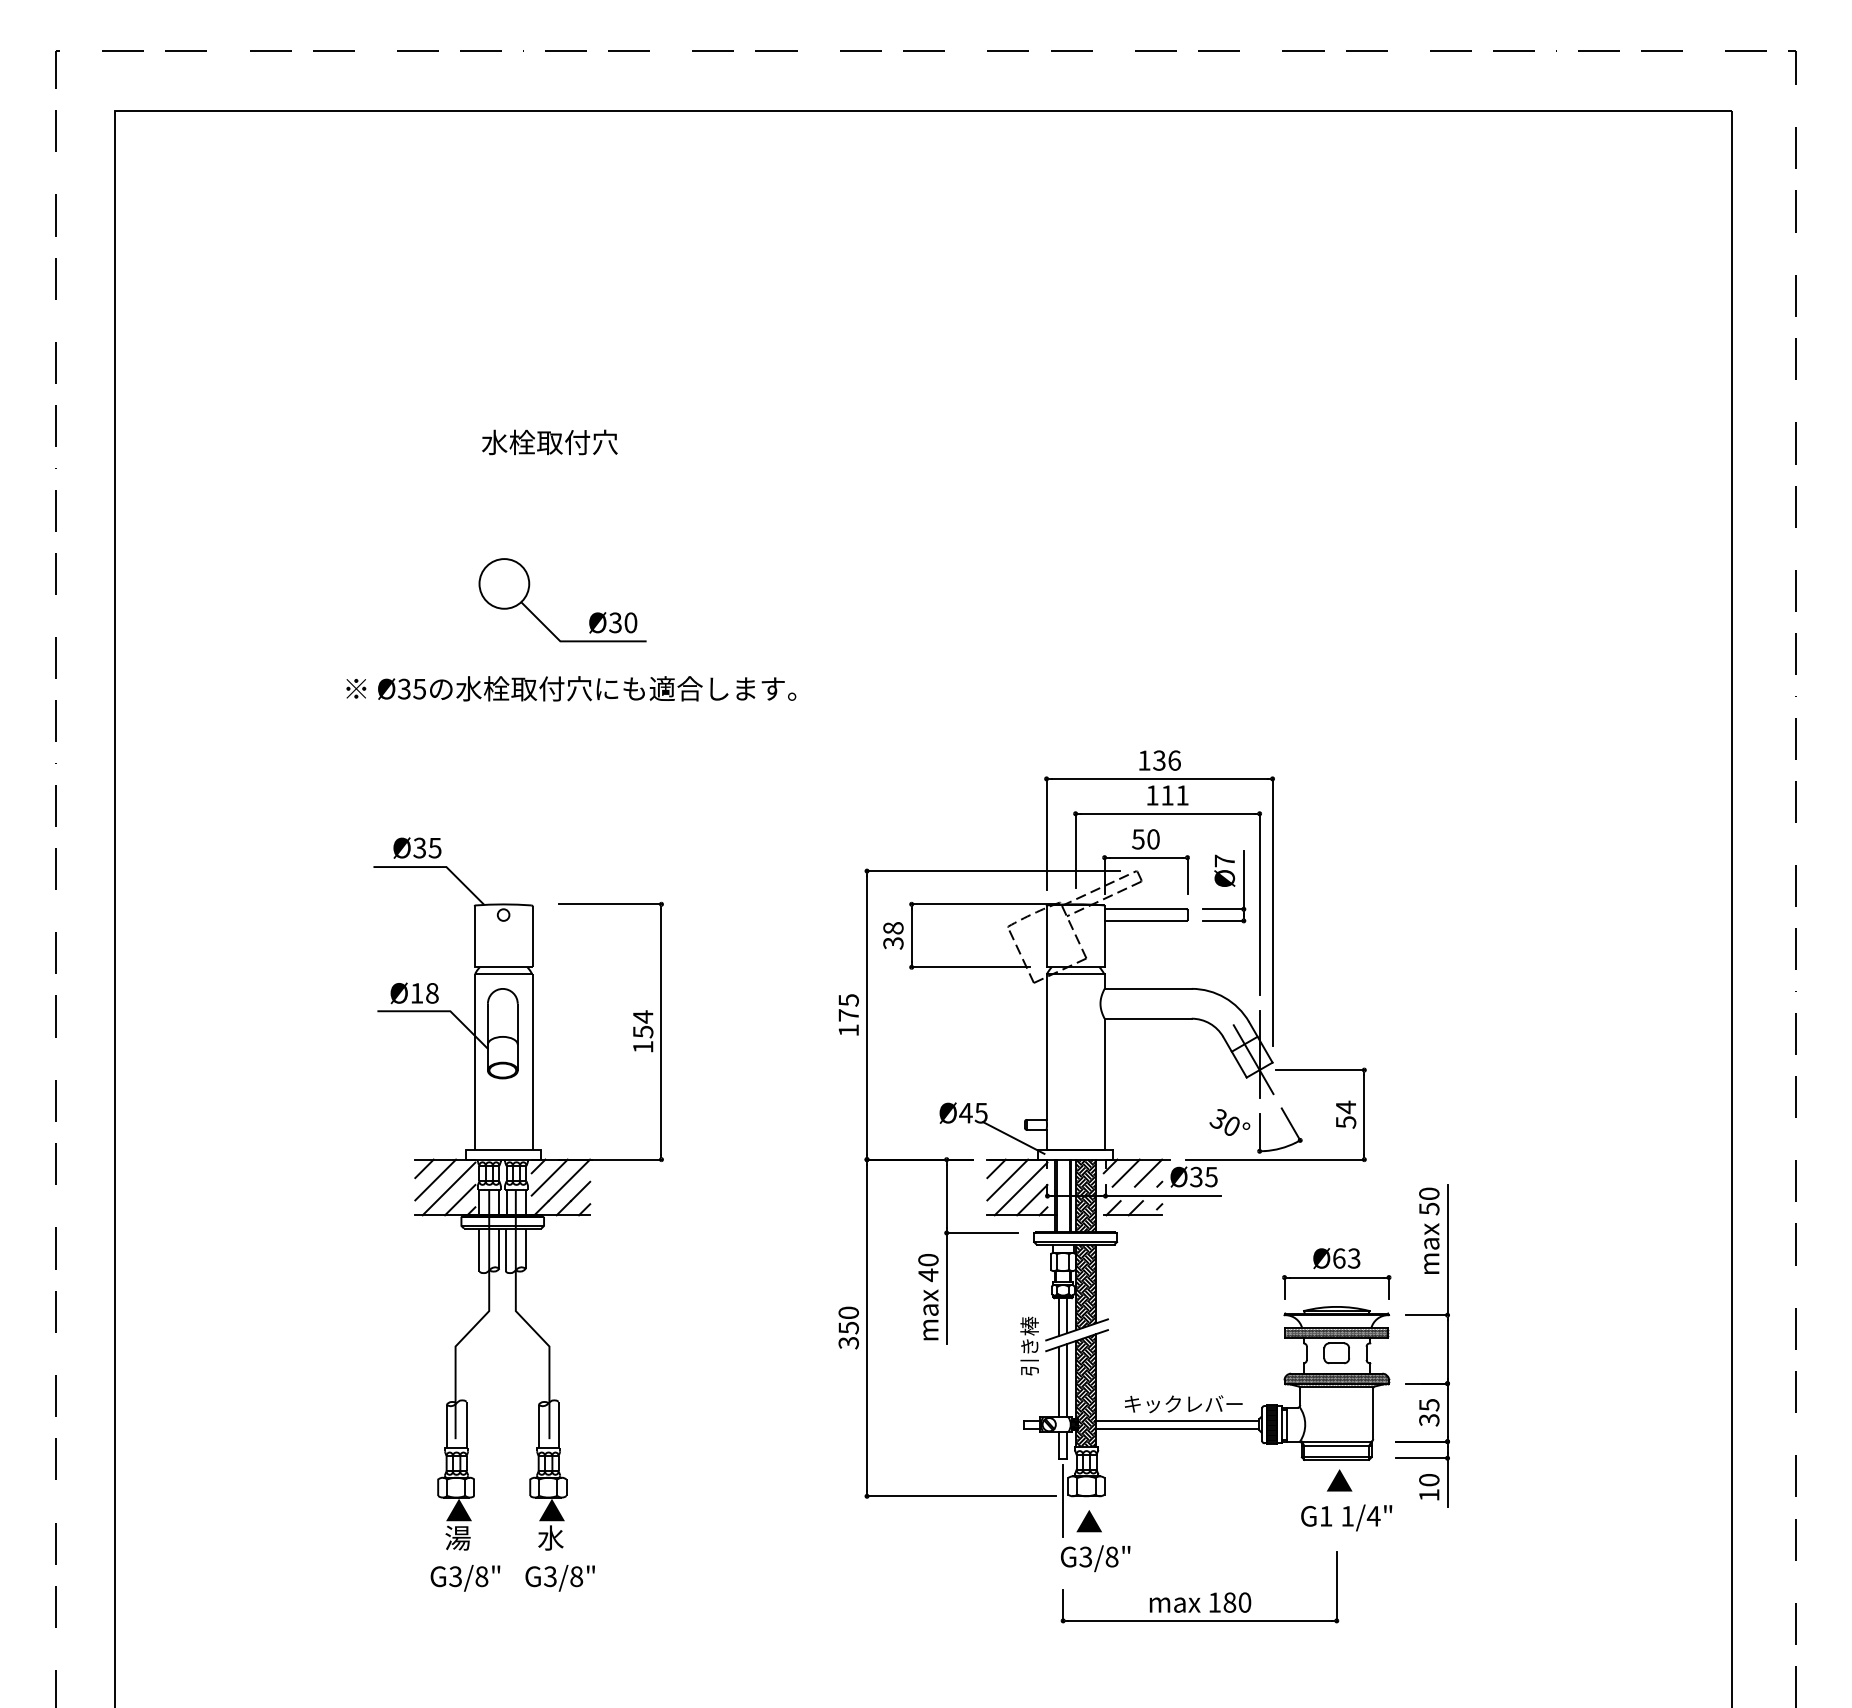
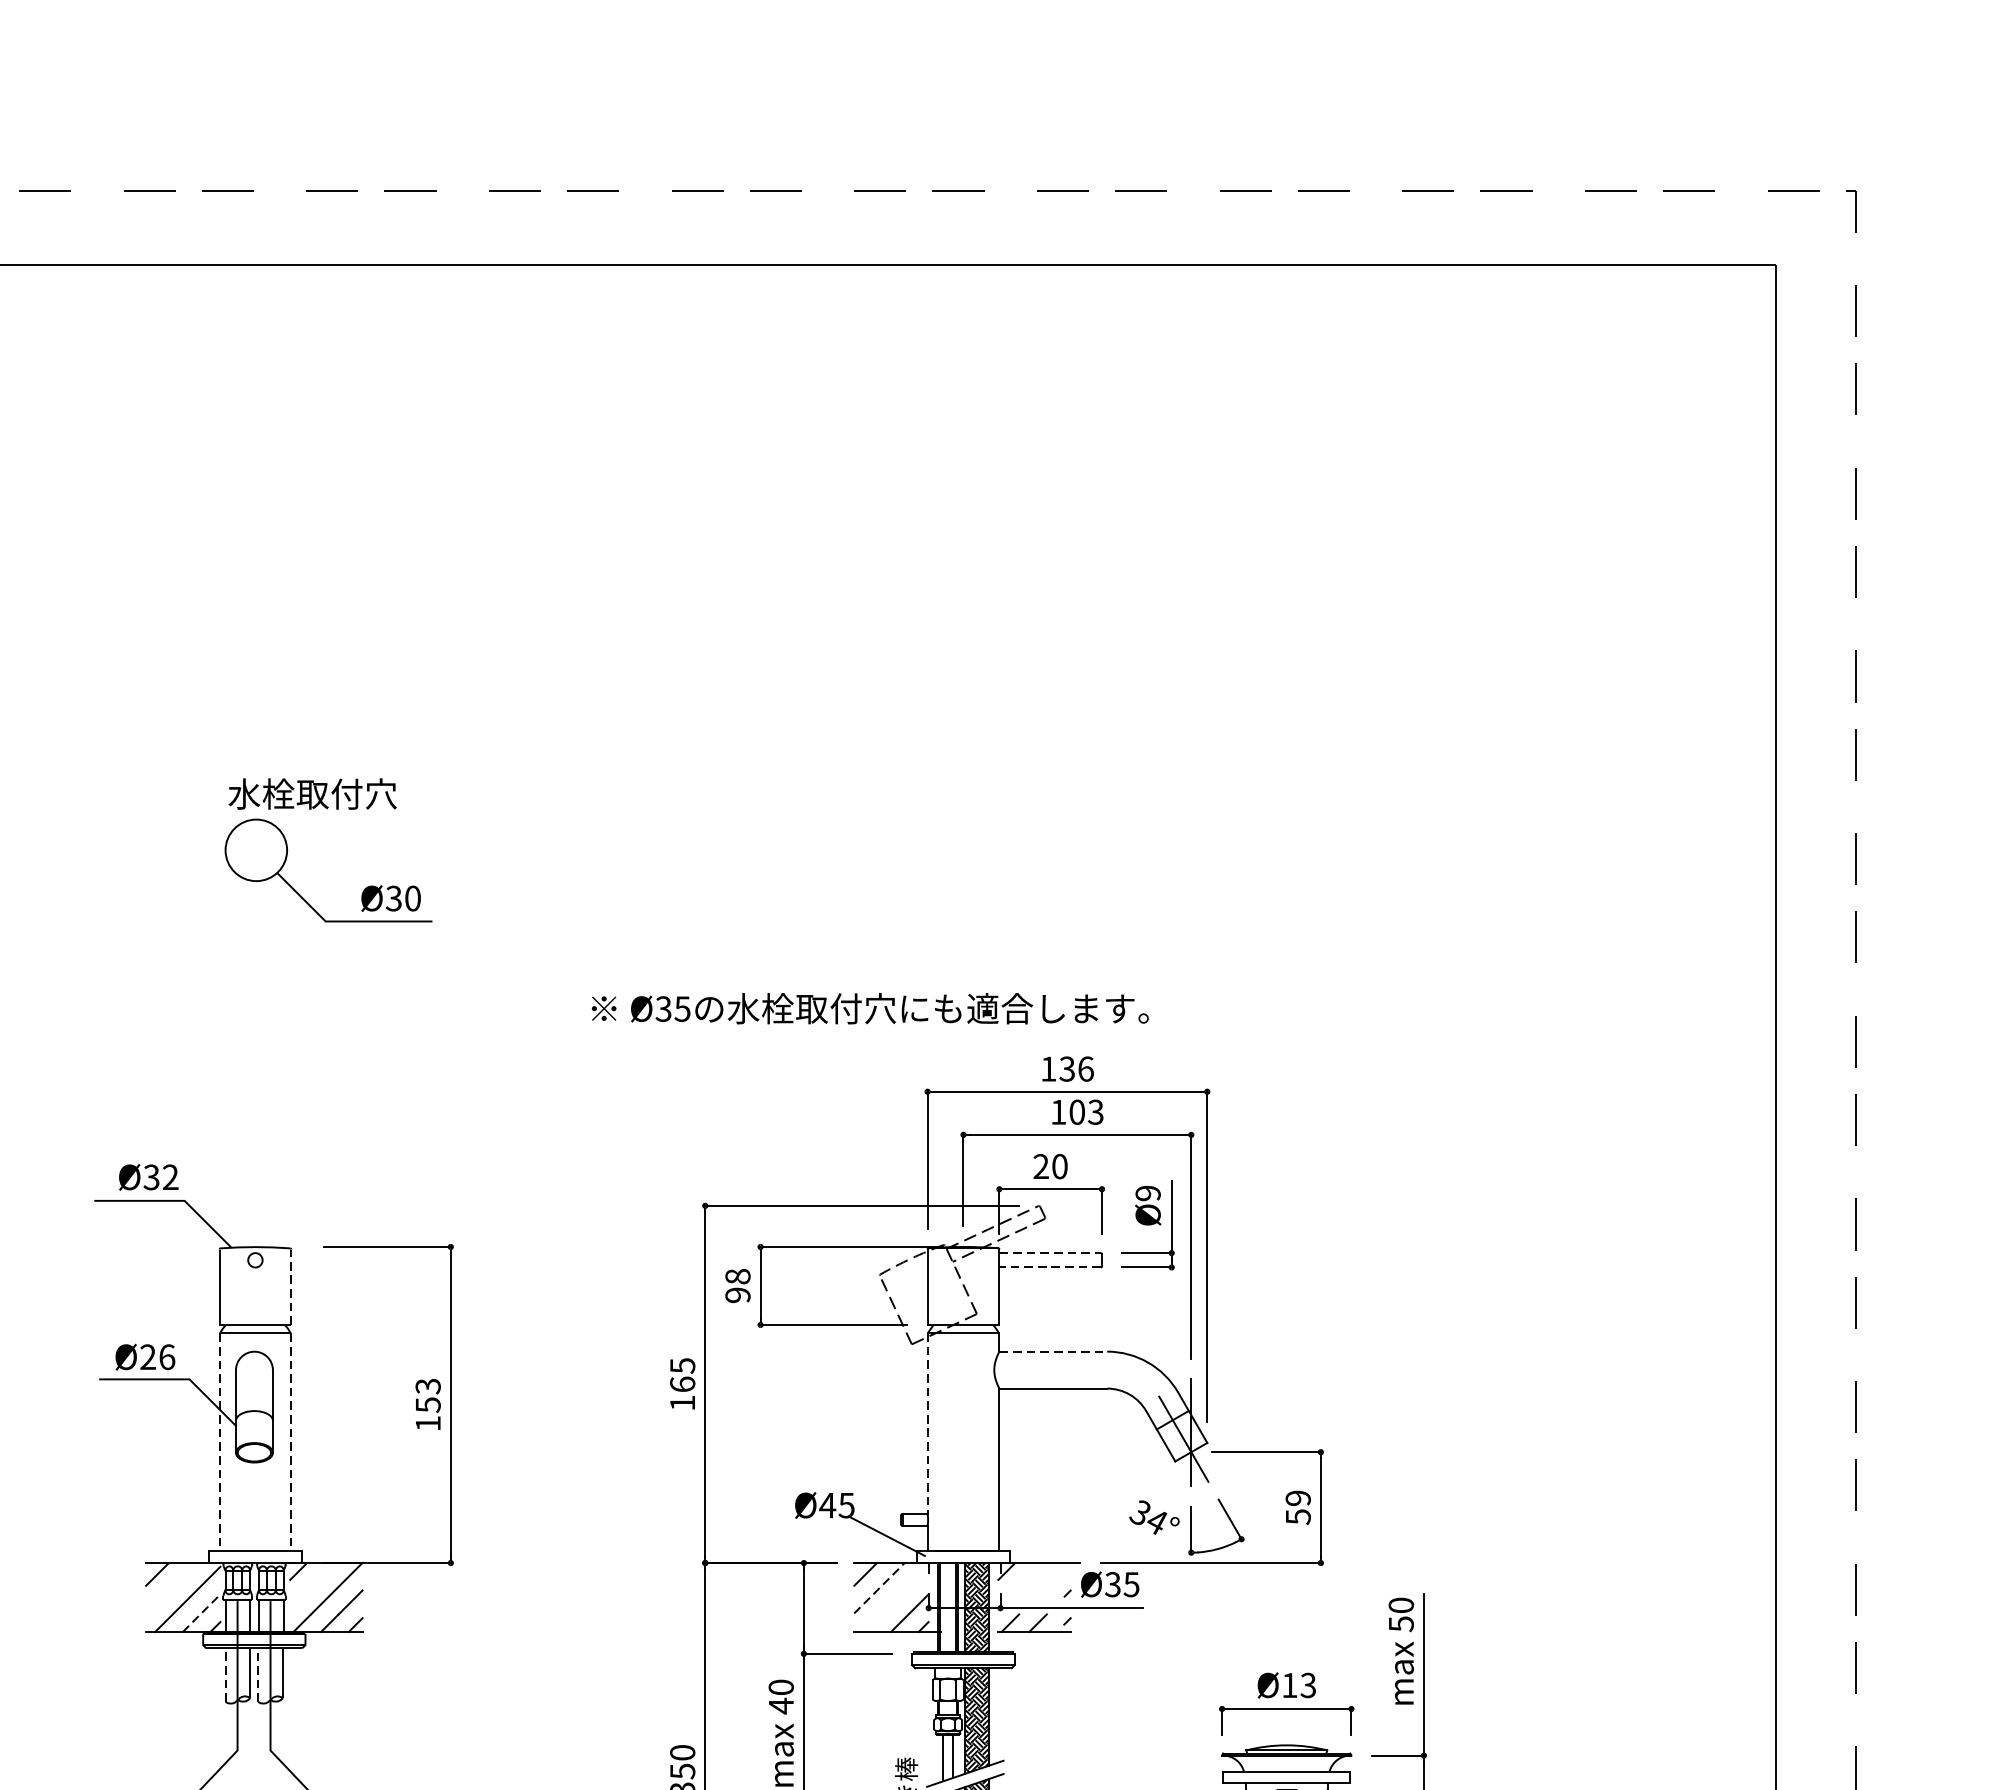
text: (549, 442) -> (312, 794), moved
text: (571, 688) -> (870, 1008), moved
text: (1174, 795) -> (1085, 1112), 111 -> 103
text: (1138, 839) -> (1041, 1166), 50 -> 20
text: (434, 847) -> (169, 1176), Ø35 -> Ø32
text: (1224, 860) -> (1147, 1192), Ø7 -> Ø9
line: (1146, 909) -> (1051, 1253), solid -> dashed
line: (1145, 920) -> (1050, 1267), solid -> dashed
line: (532, 936) -> (291, 1286), solid -> dashed
text: (893, 943) -> (738, 1295), 38 -> 98
line: (1148, 988) -> (1053, 1351), solid -> dashed
text: (424, 993) -> (157, 1357), Ø18 -> Ø26
text: (848, 1015) -> (682, 1384), 175 -> 165
text: (643, 1016) -> (428, 1385), 154 -> 153
line: (1046, 1046) -> (927, 1422), solid -> dashed
line: (474, 1061) -> (219, 1441), solid -> dashed
line: (532, 1061) -> (291, 1441), solid -> dashed
text: (1345, 1107) -> (1297, 1498), 54 -> 59
text: (1232, 1126) -> (1157, 1522), 30° -> 34°
line: (1125, 1172) -> (1025, 1578), removed
line: (1148, 1172) -> (1053, 1578), removed
line: (549, 1177) -> (312, 1585), removed
line: (435, 1179) -> (171, 1587), removed
line: (1007, 1180) -> (879, 1588), solid -> dashed
line: (1020, 1188) -> (895, 1598), removed
line: (460, 1199) -> (202, 1612), solid -> dashed
line: (479, 1250) -> (225, 1675), solid -> dashed
line: (505, 1250) -> (257, 1675), solid -> dashed
text: (1339, 1258) -> (1290, 1685), Ø63 -> Ø13
hatch: (1336, 1332) -> (1286, 1777), removed

